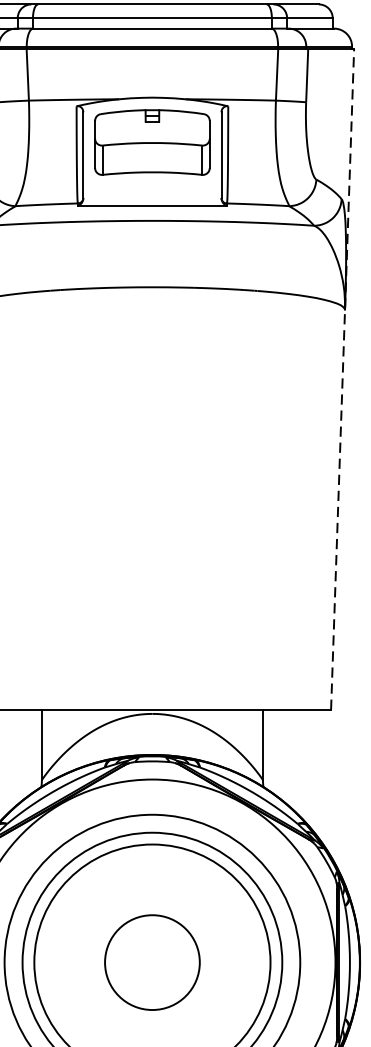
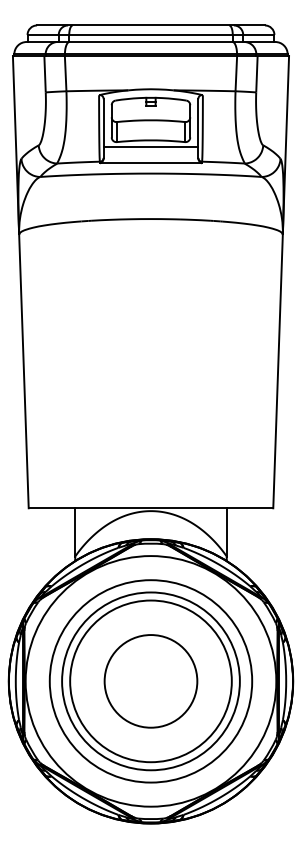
line: (151, 182) -> (150, 147), added
line: (343, 378) -> (281, 281), dashed -> solid
circle: (151, 962) -> (150, 681), size x1.43

